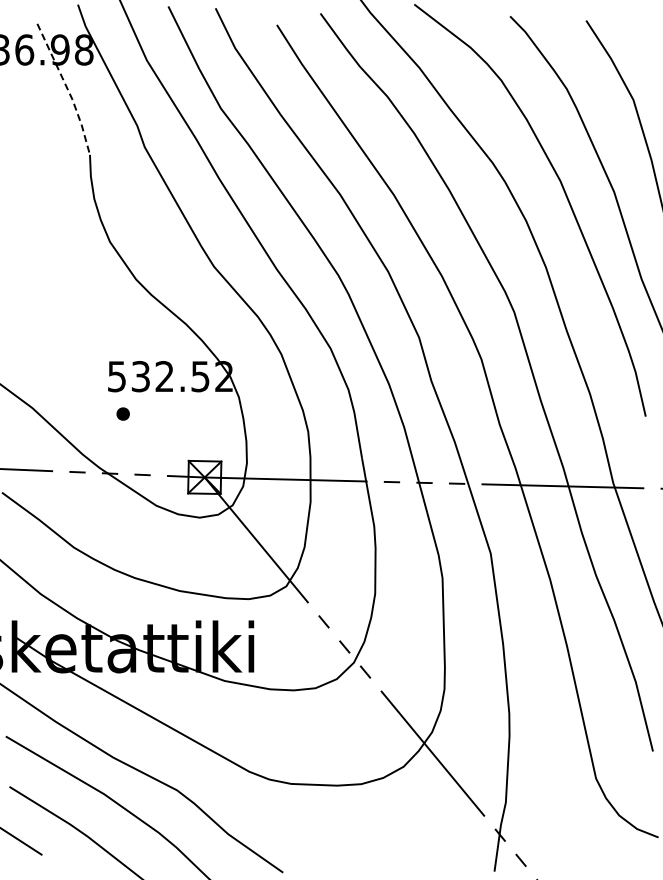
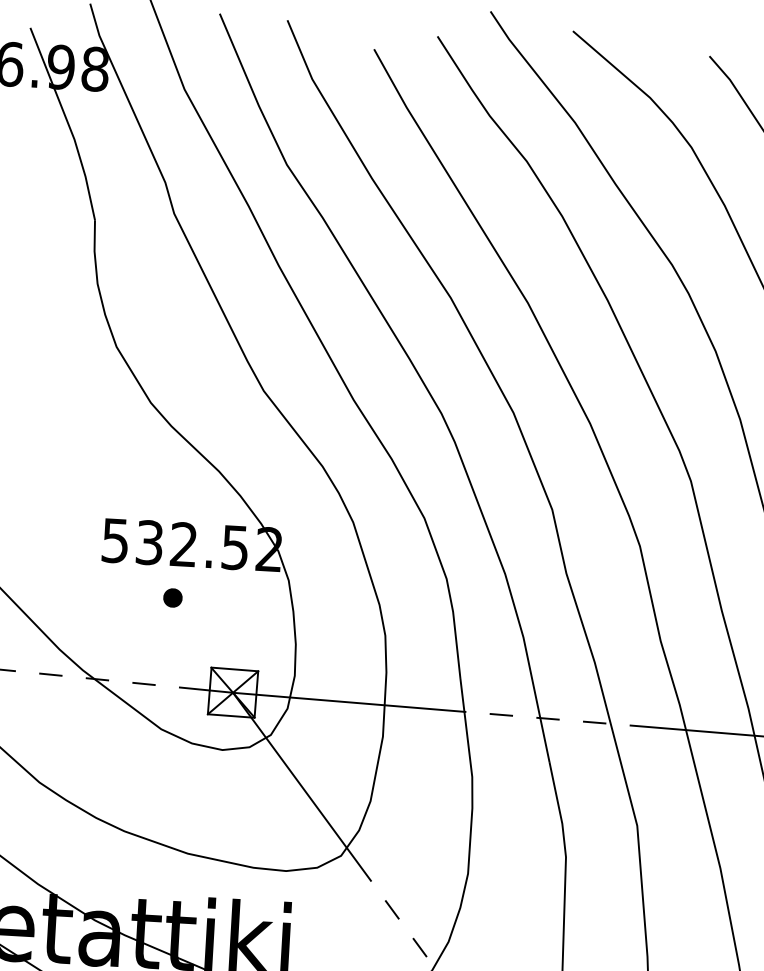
line: (67, 88) -> (68, 123), dashed -> solid
part: (122, 413) -> (171, 597), moved

